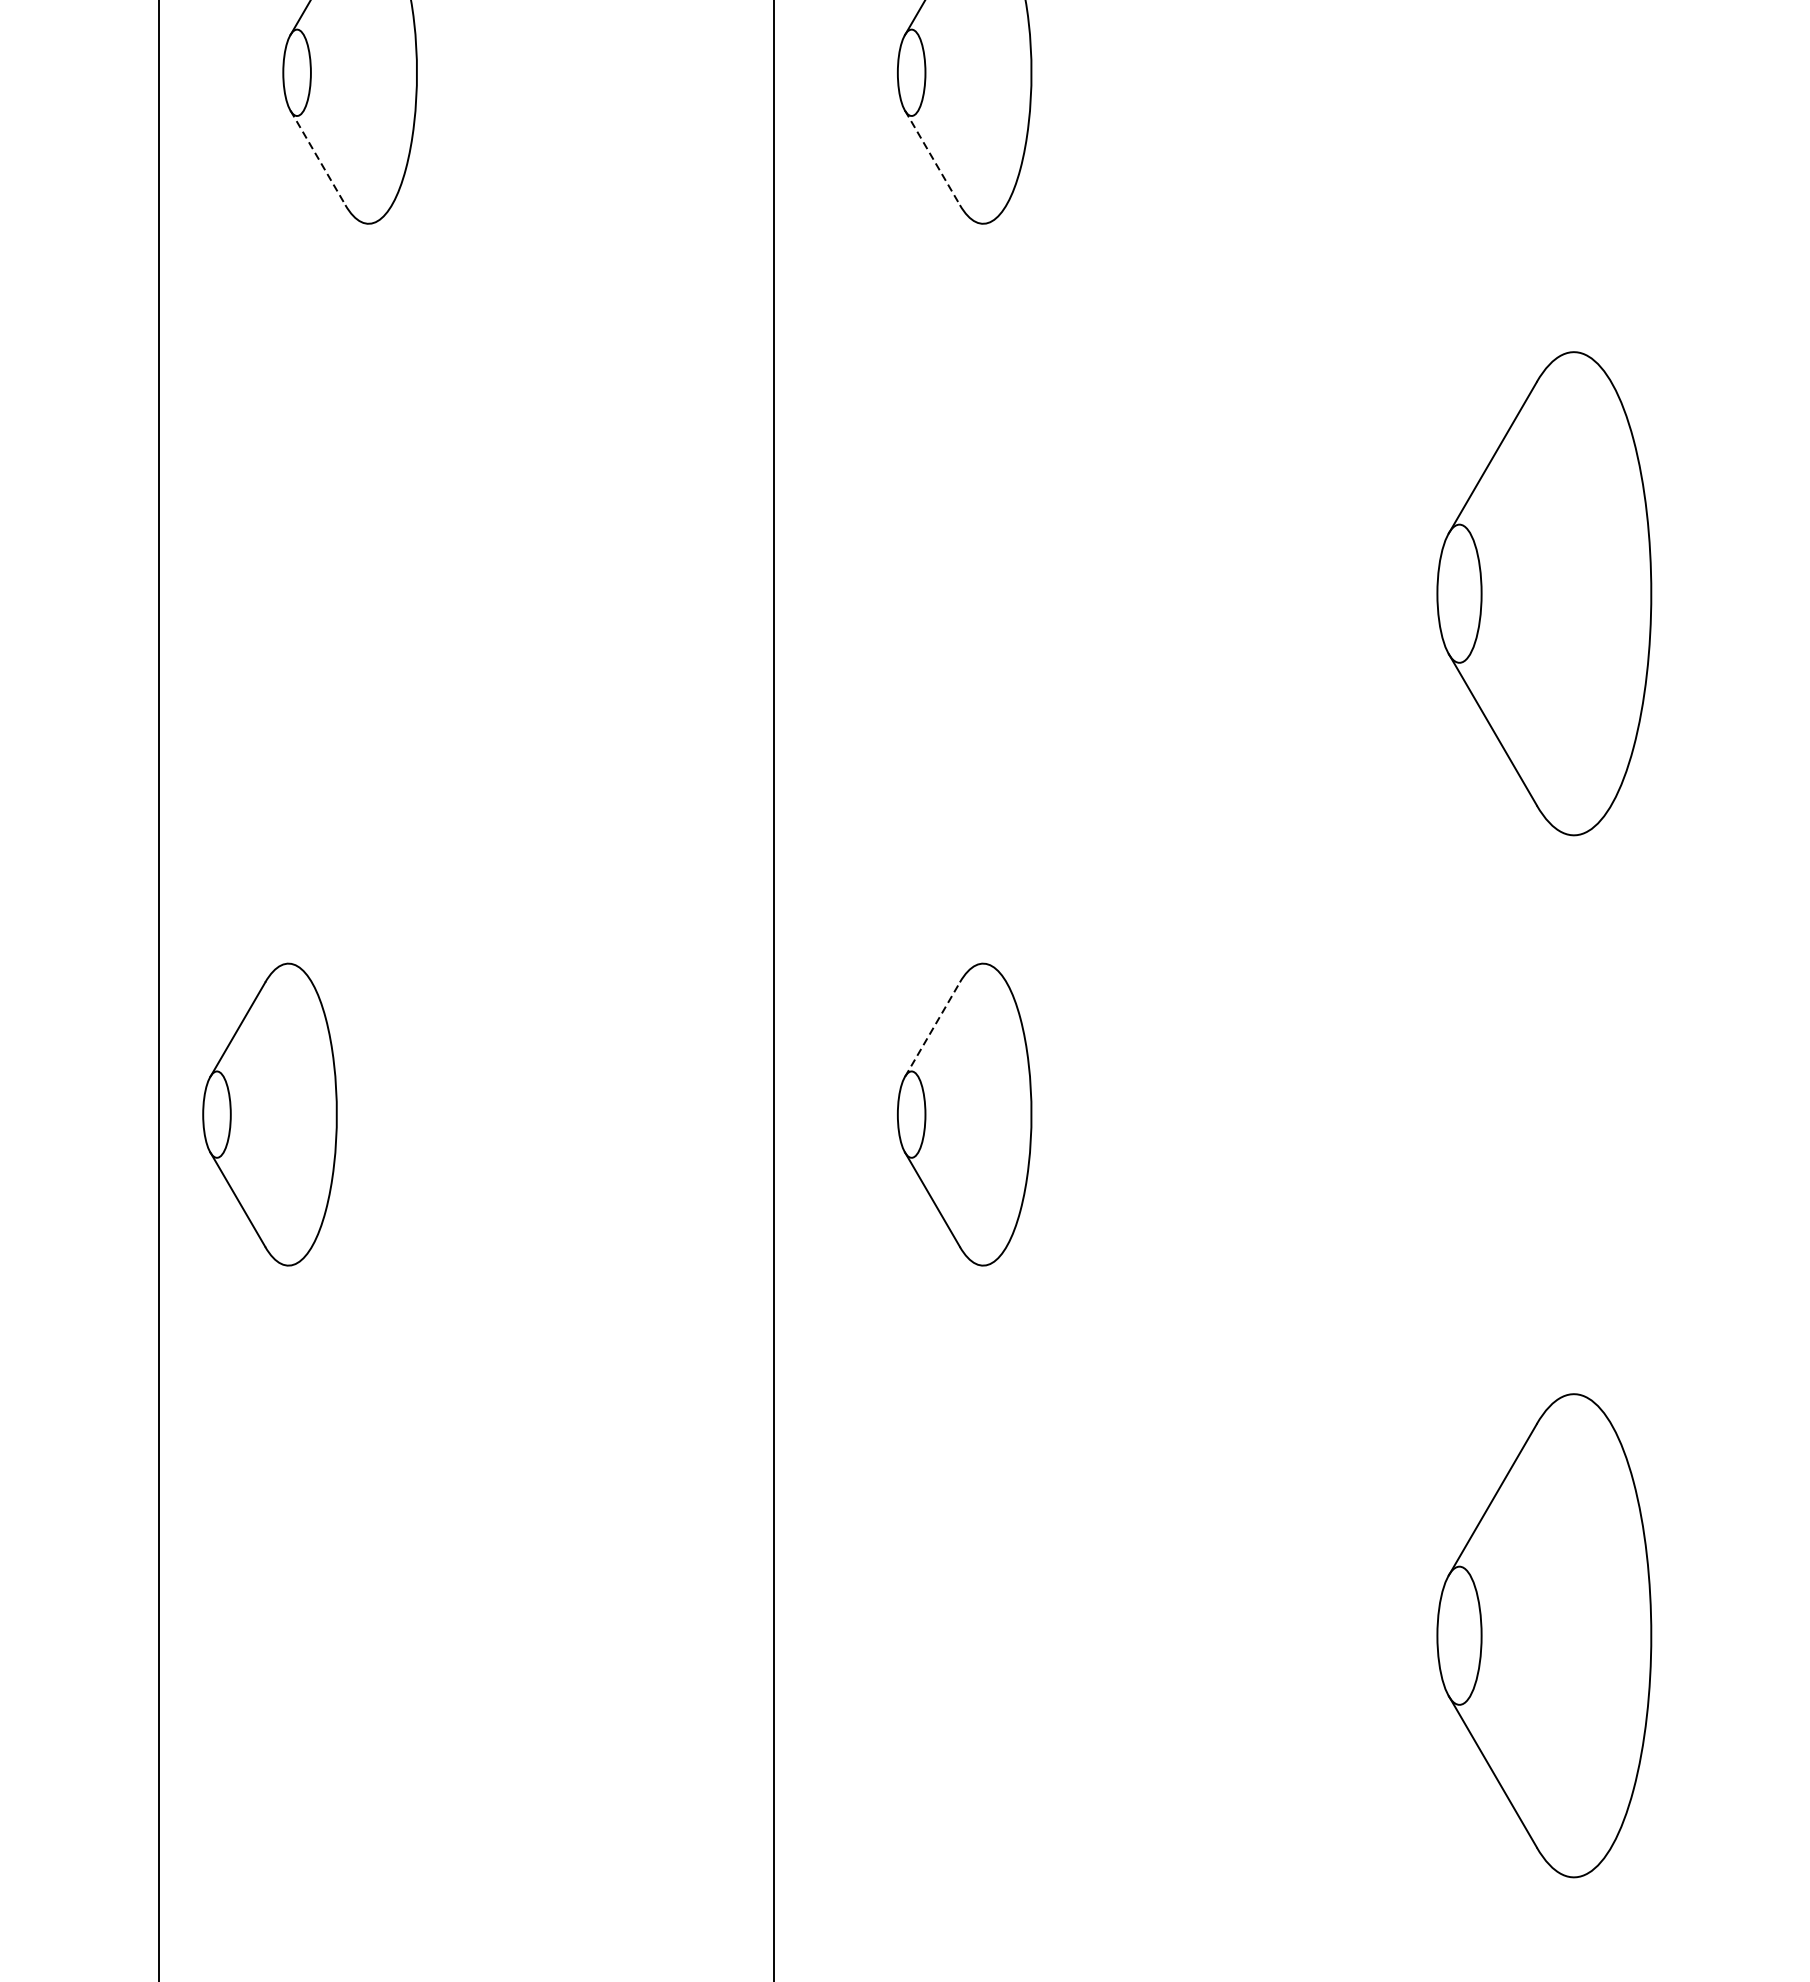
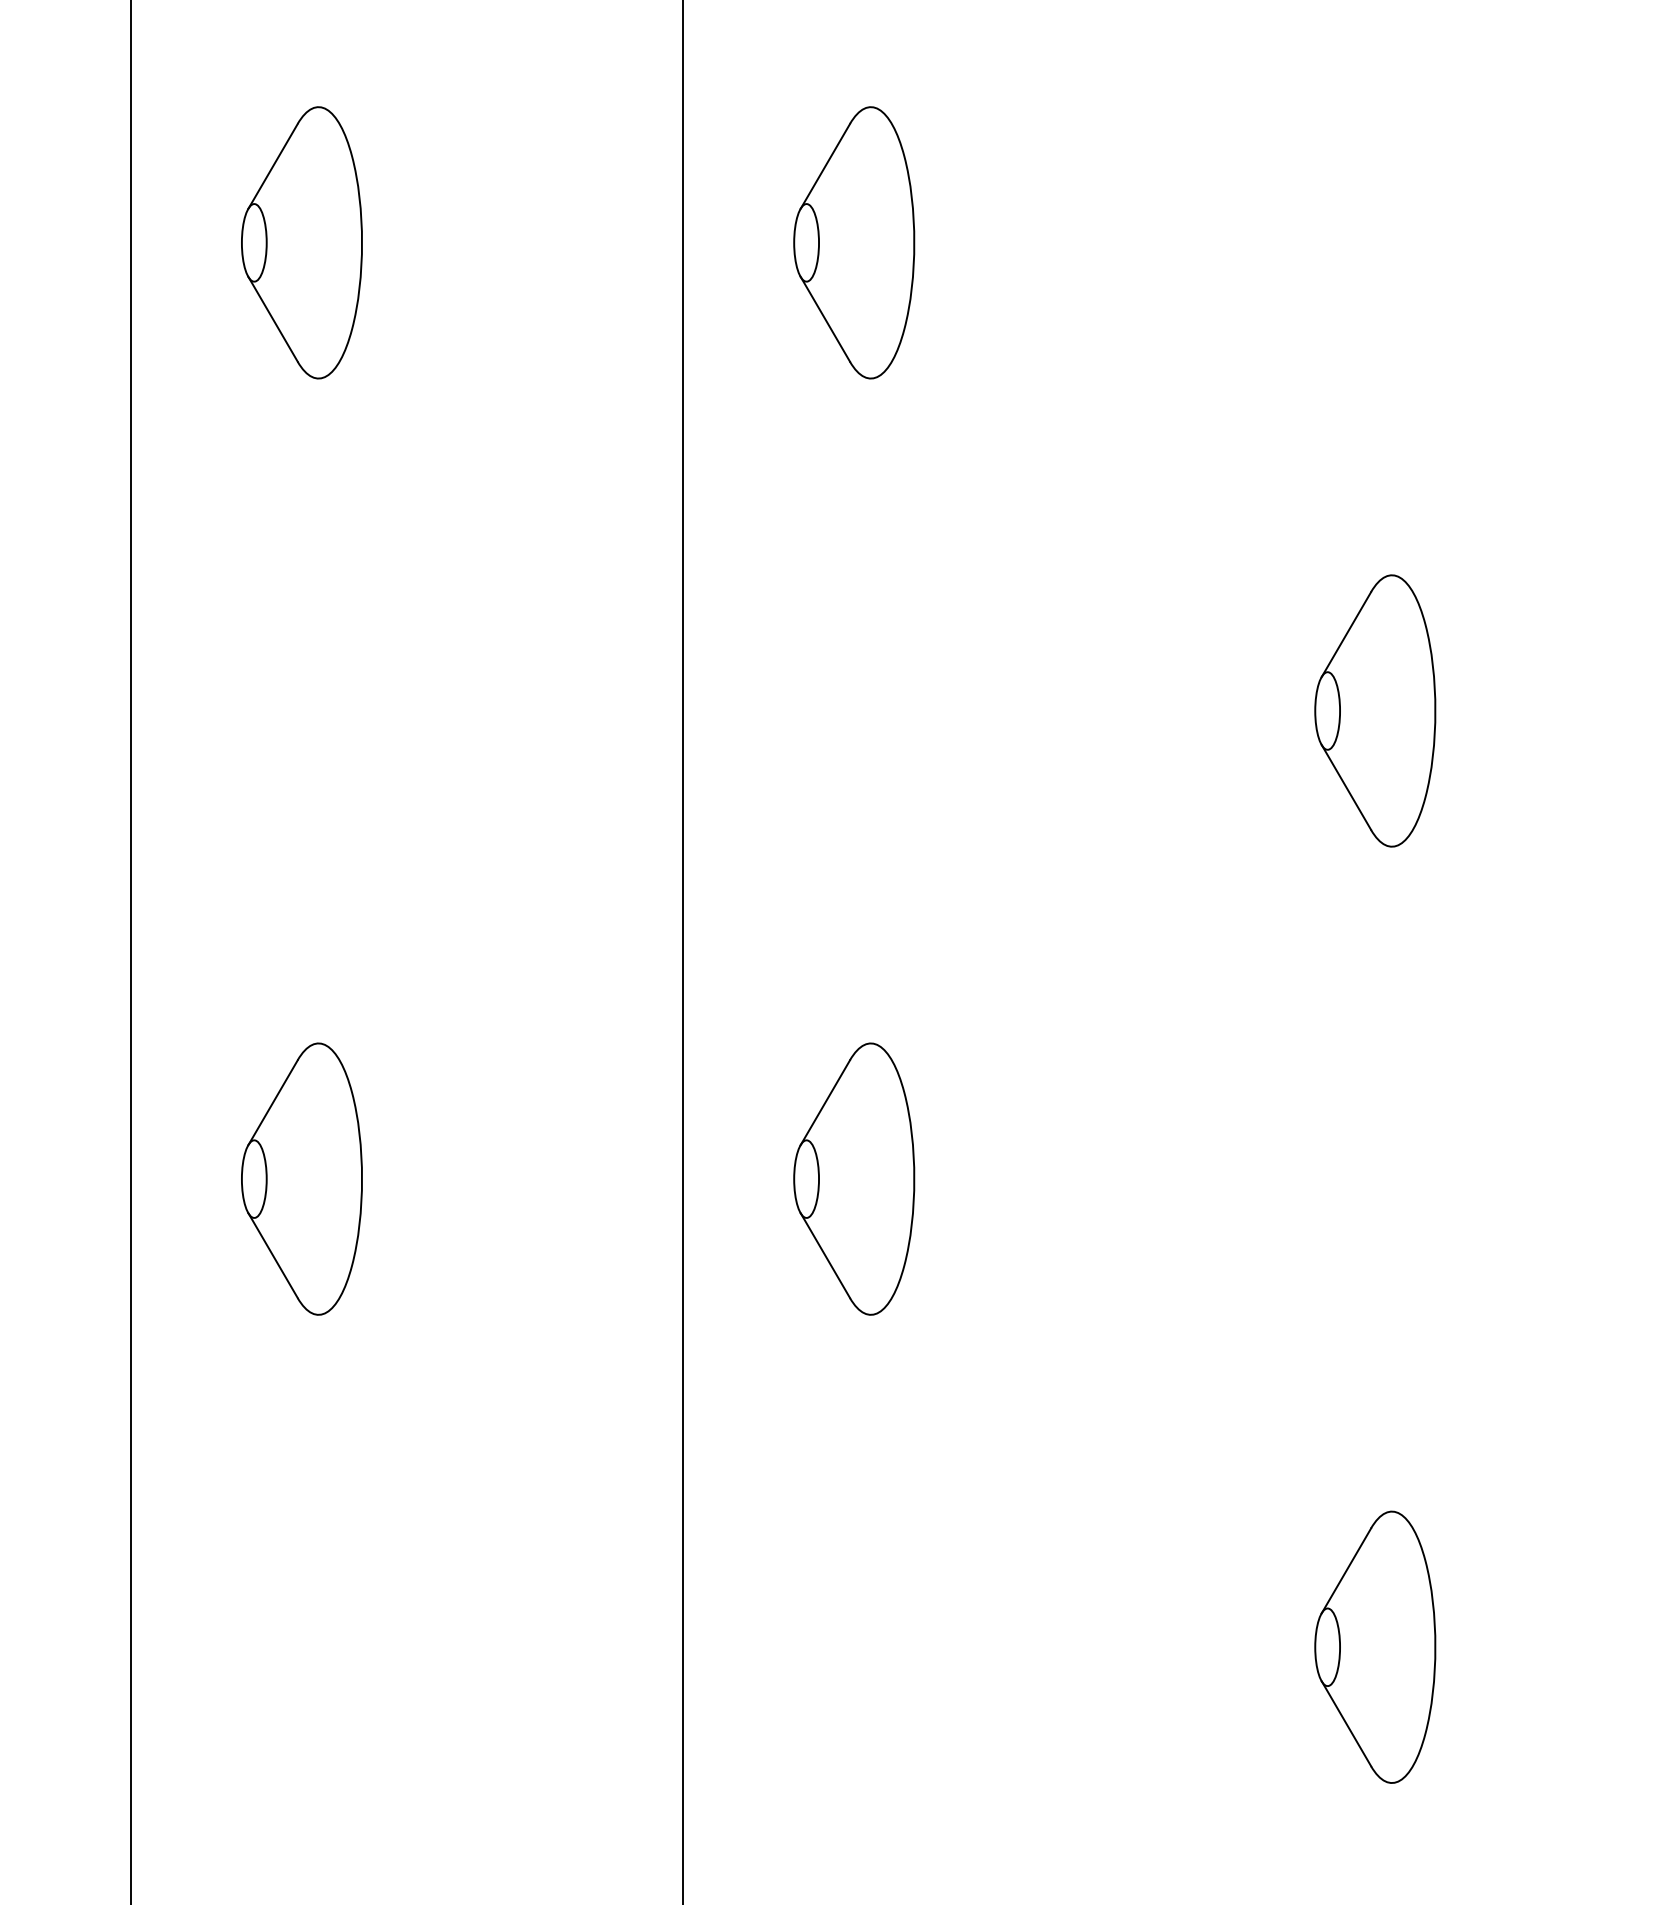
line: (318, 158) -> (273, 319), dashed -> solid
line: (932, 158) -> (825, 319), dashed -> solid
part: (1544, 593) -> (1375, 710), size x0.62
line: (932, 1029) -> (825, 1102), dashed -> solid
part: (269, 1113) -> (301, 1178), moved
part: (1544, 1634) -> (1375, 1646), size x0.62

